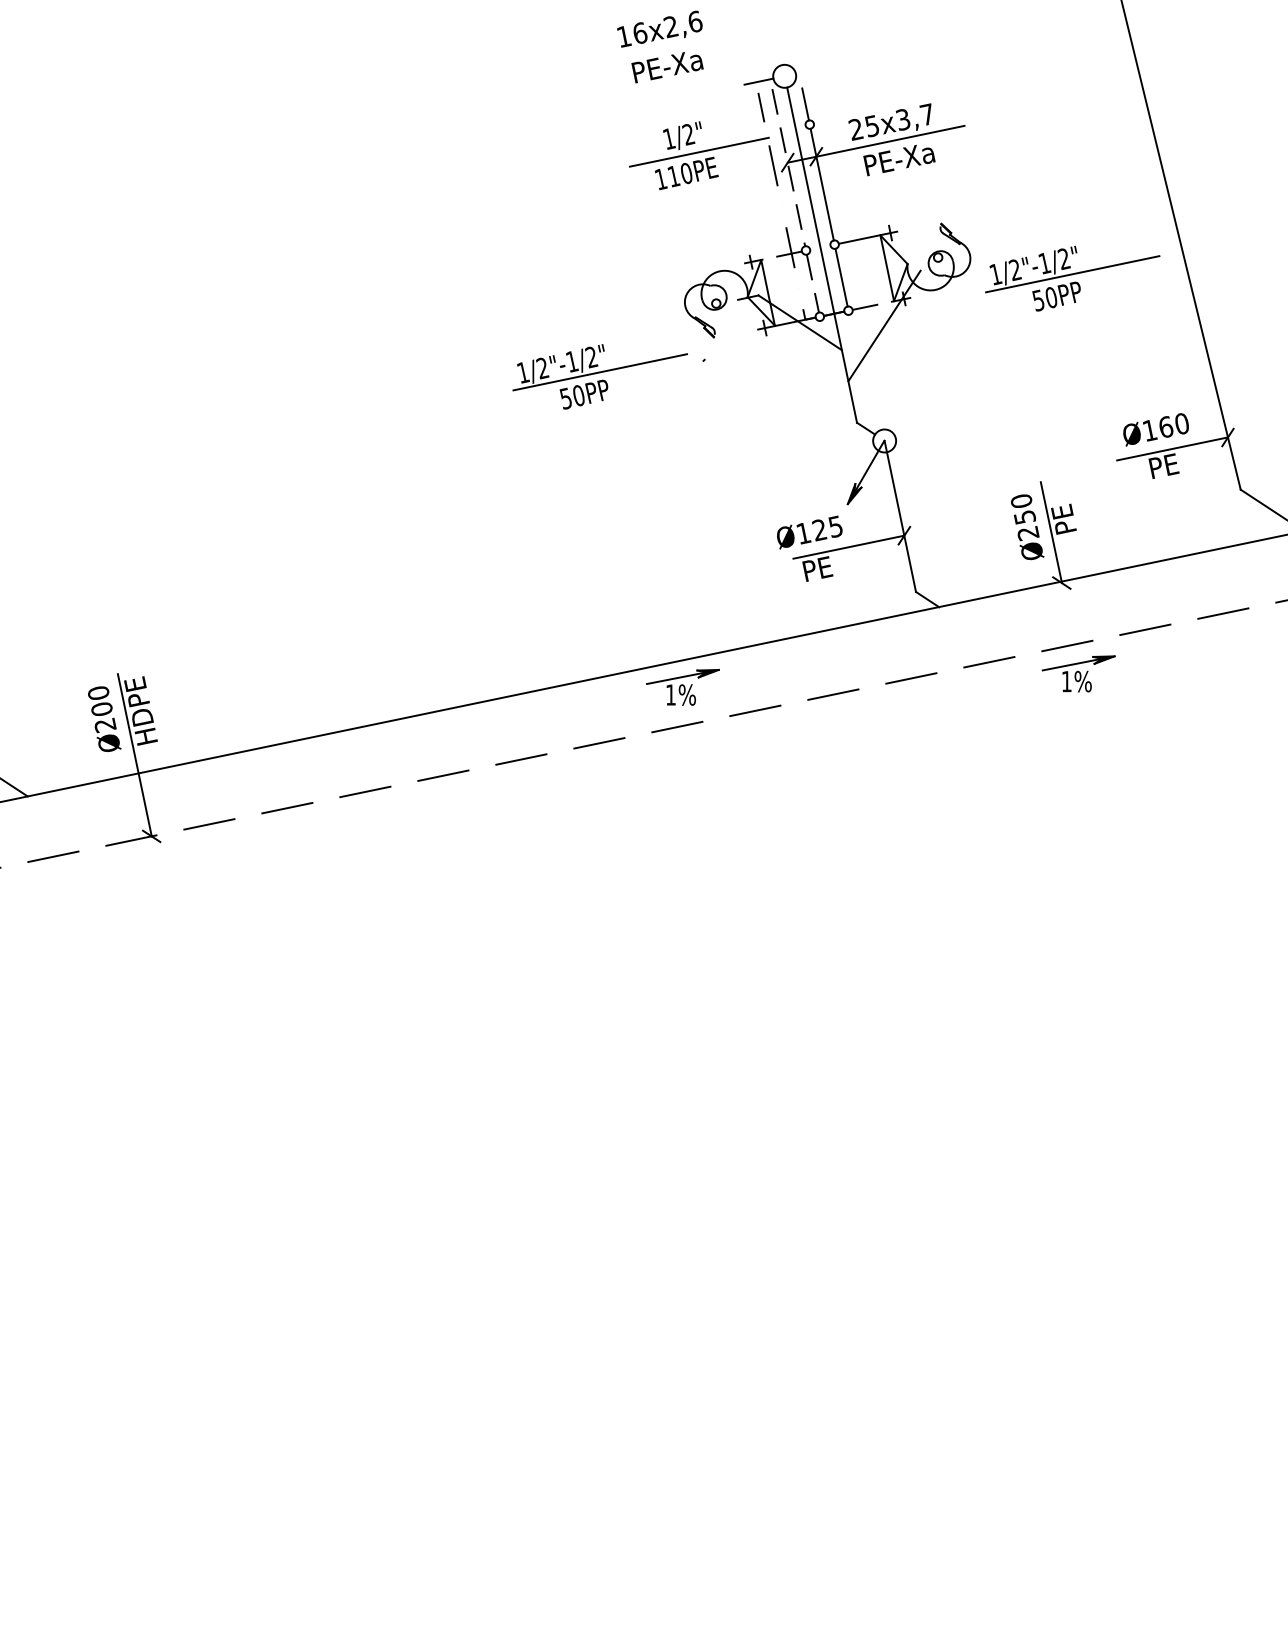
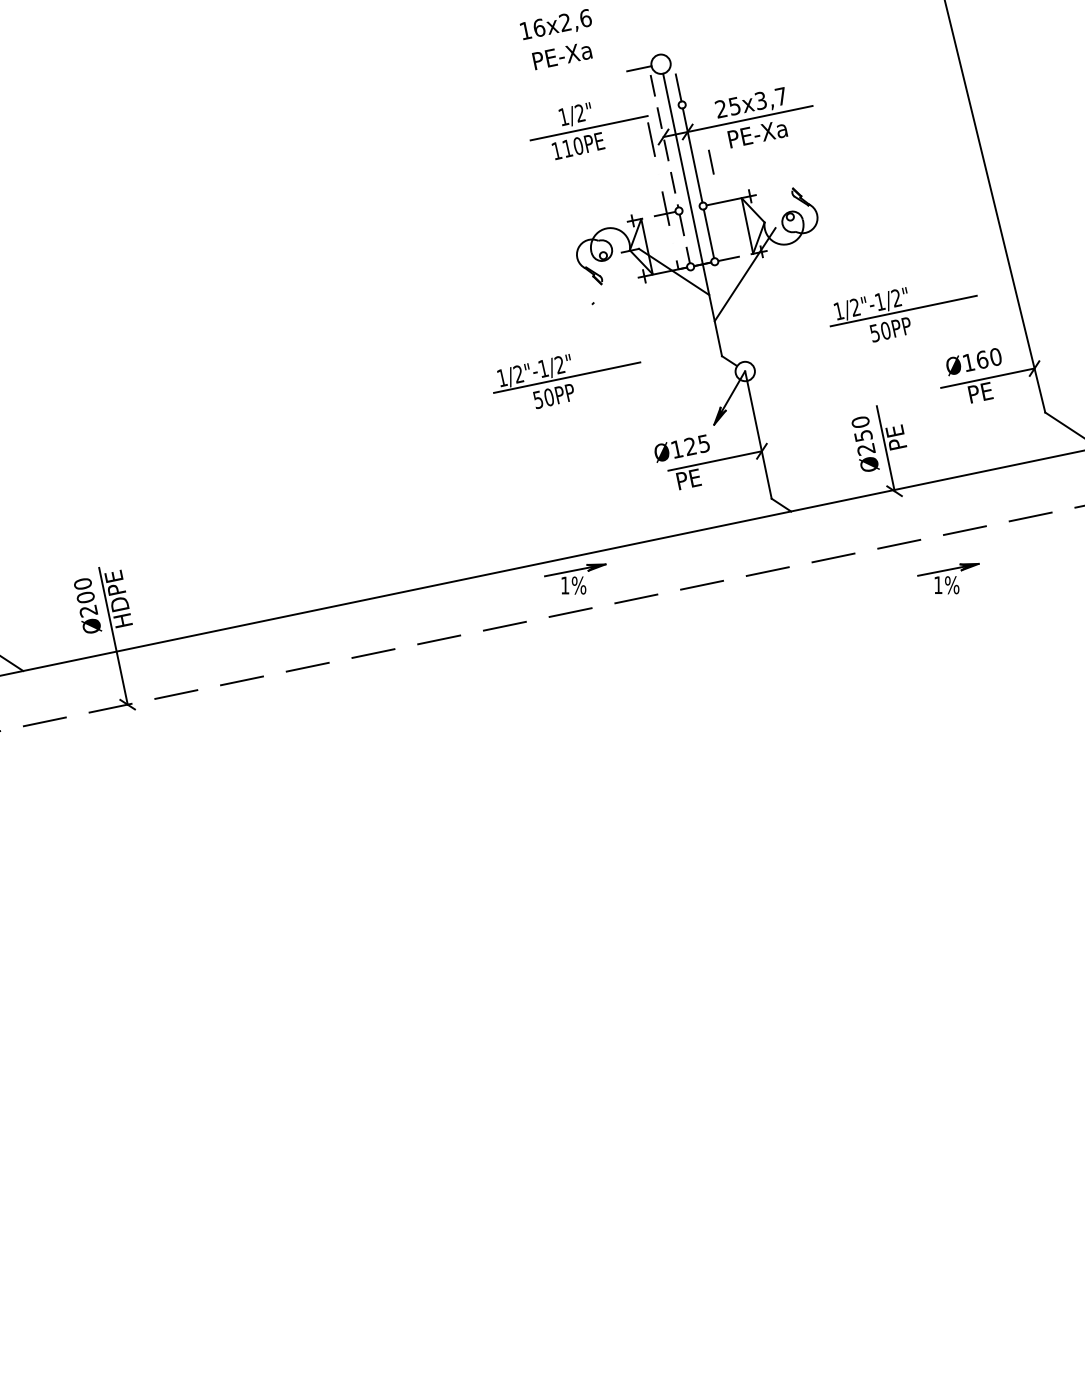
line: (761, 107) -> (711, 162), moved
part: (1072, 278) -> (903, 314), moved
part: (599, 376) -> (566, 381), moved
part: (1078, 673) -> (948, 578), moved

